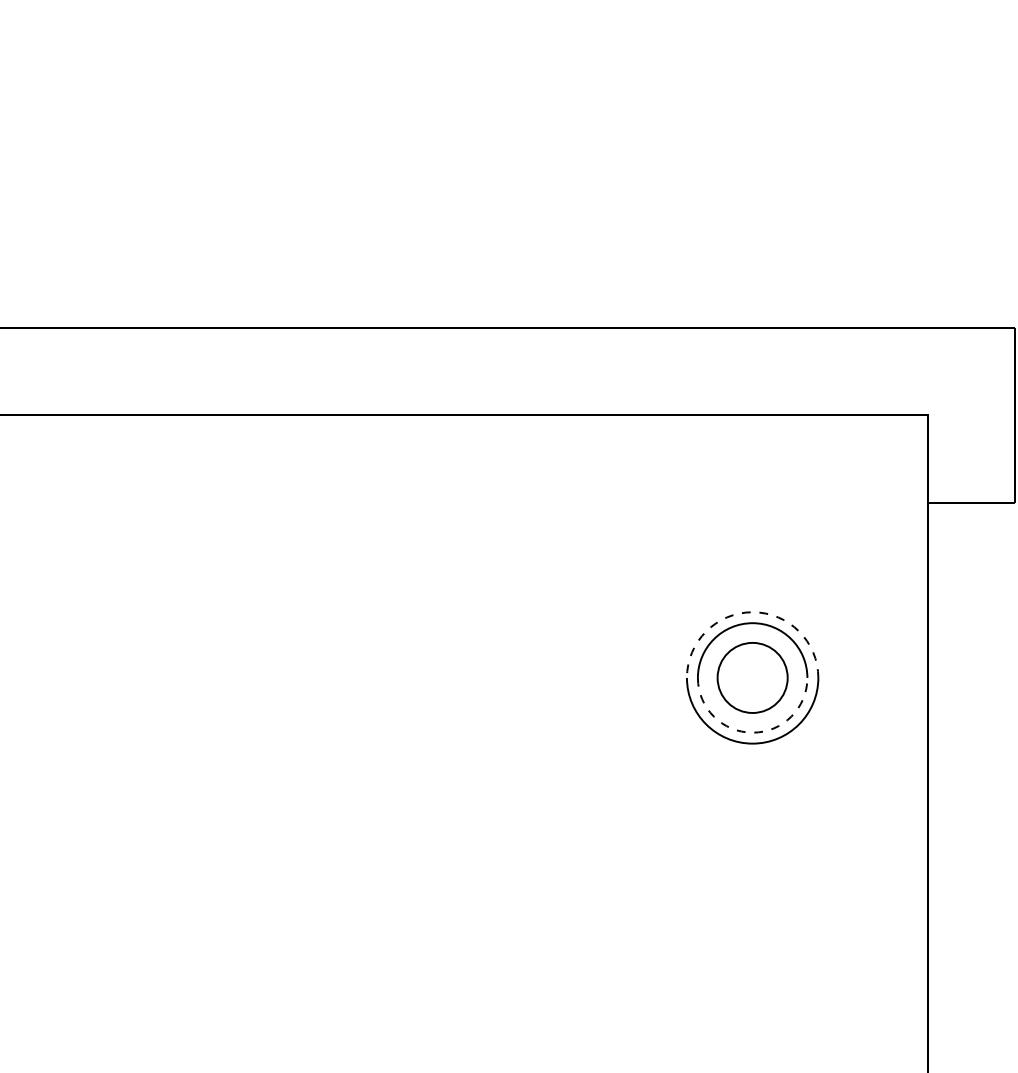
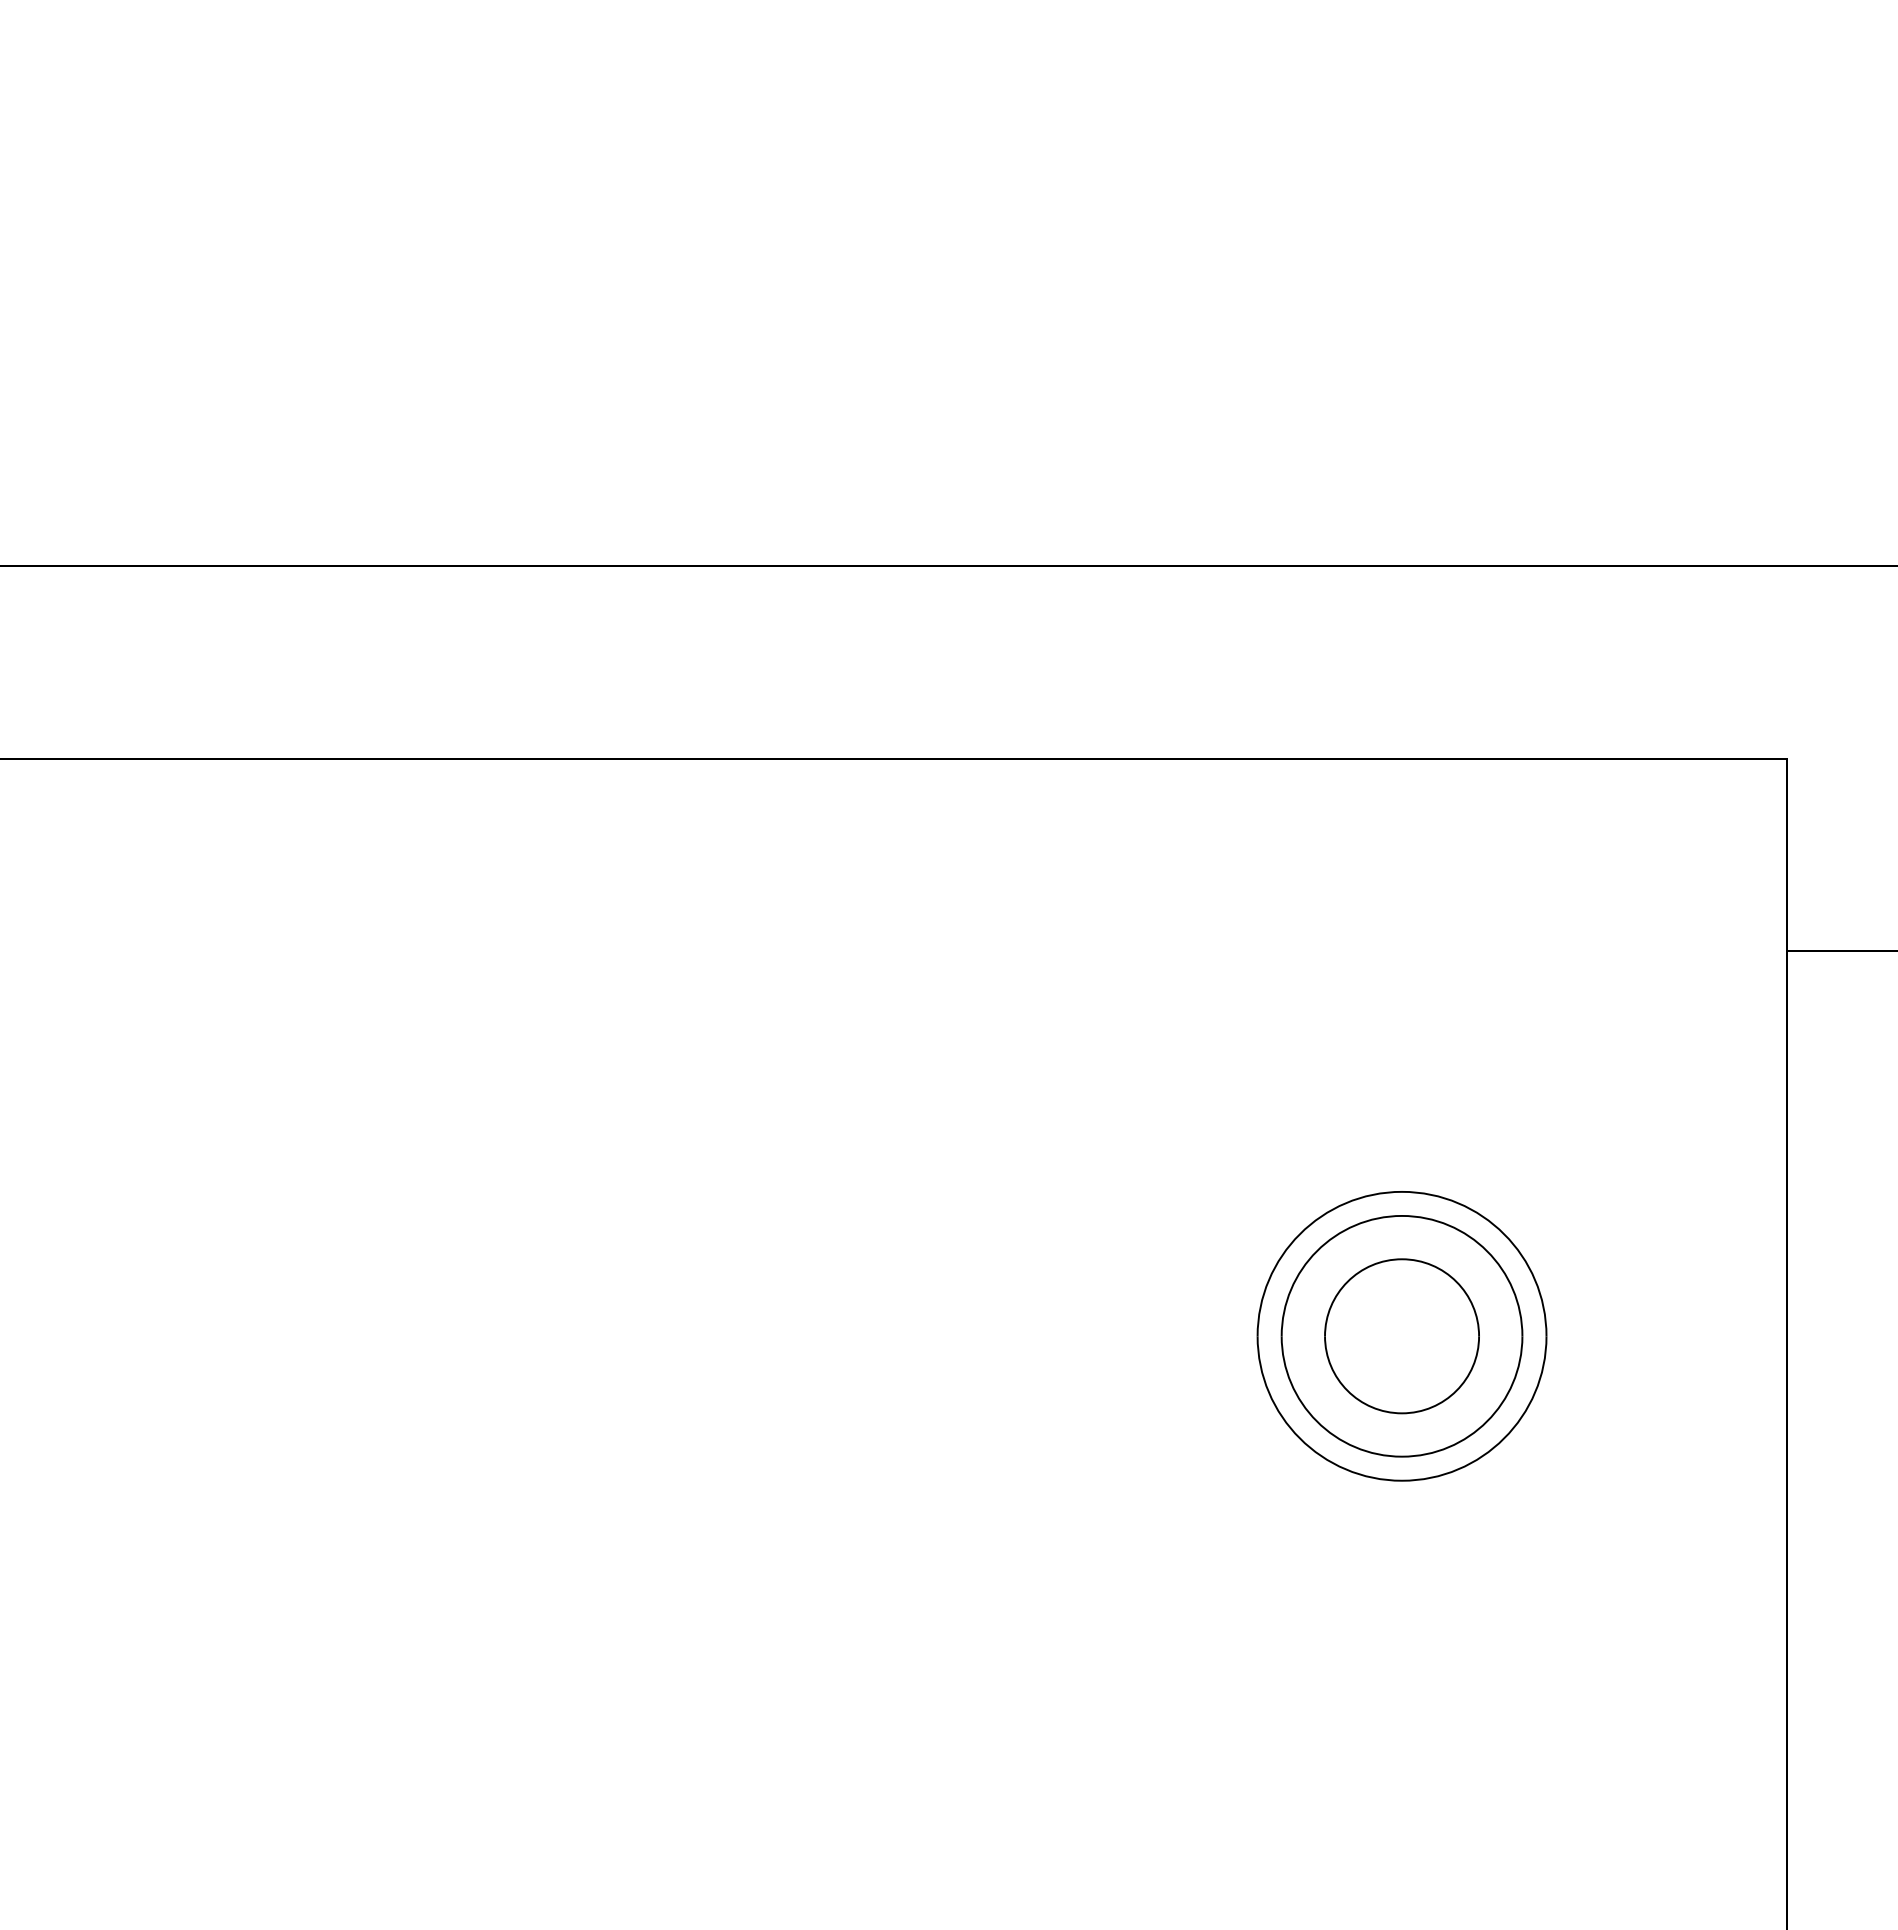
arc: (752, 612) -> (1401, 1192), dashed -> solid
arc: (752, 732) -> (1401, 1456), dashed -> solid

